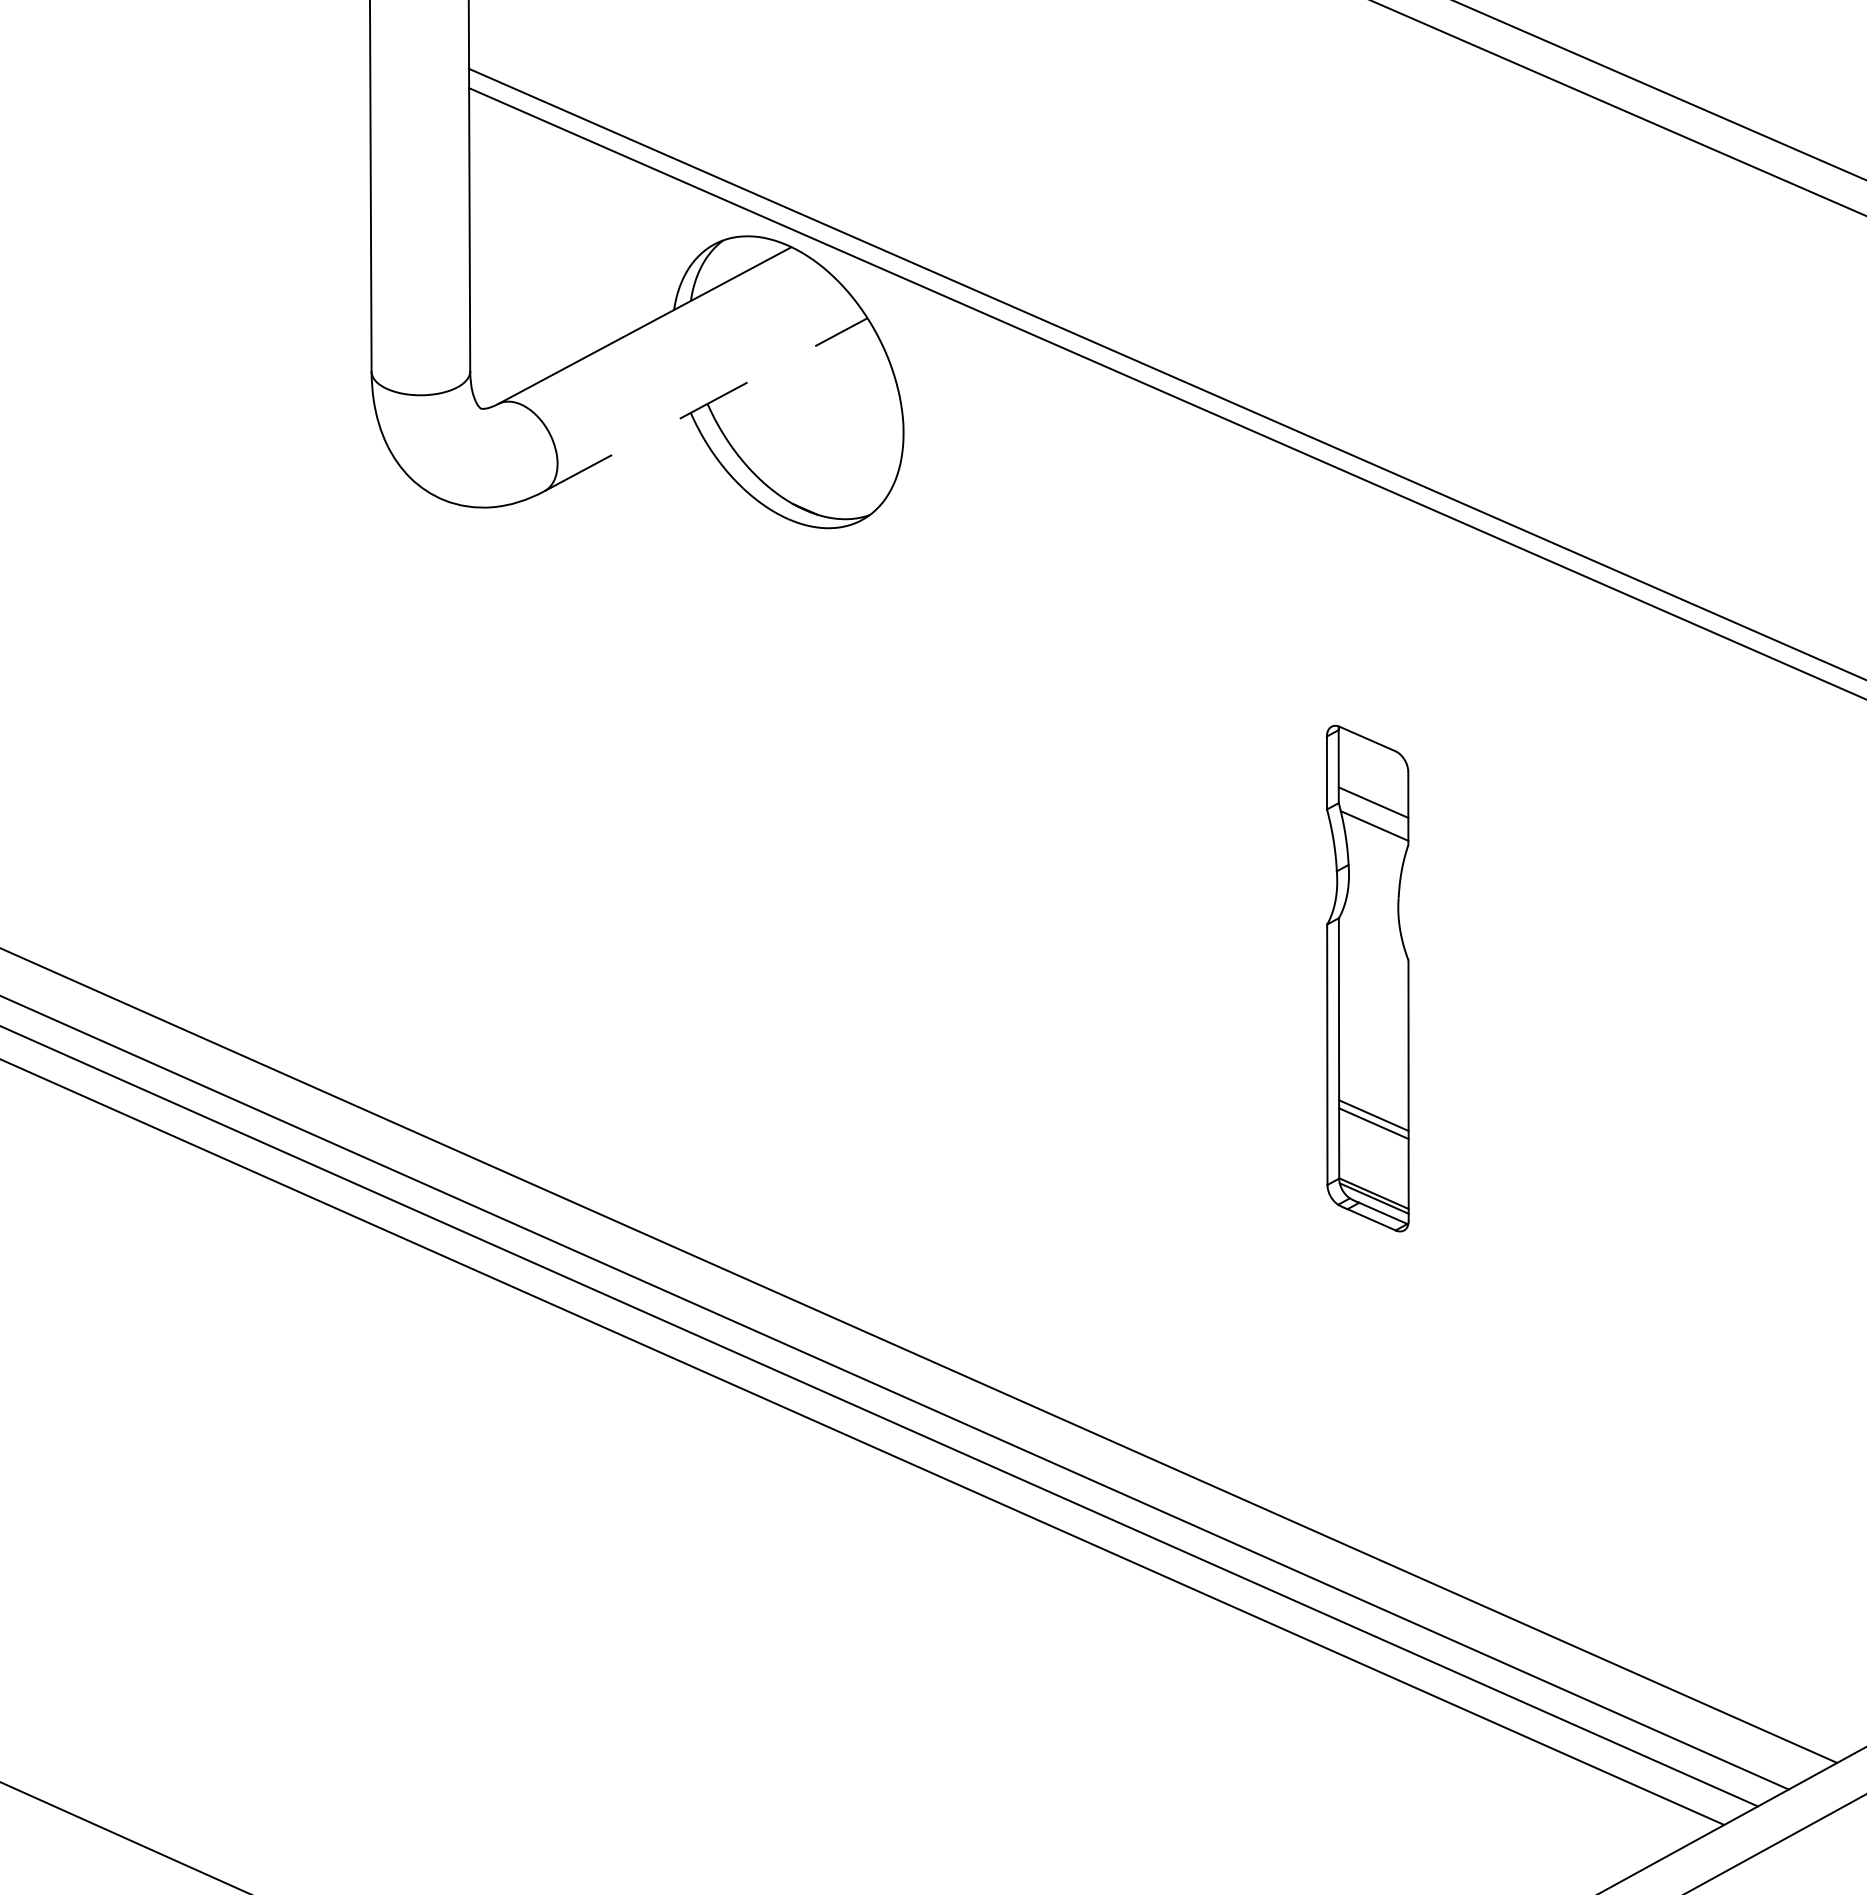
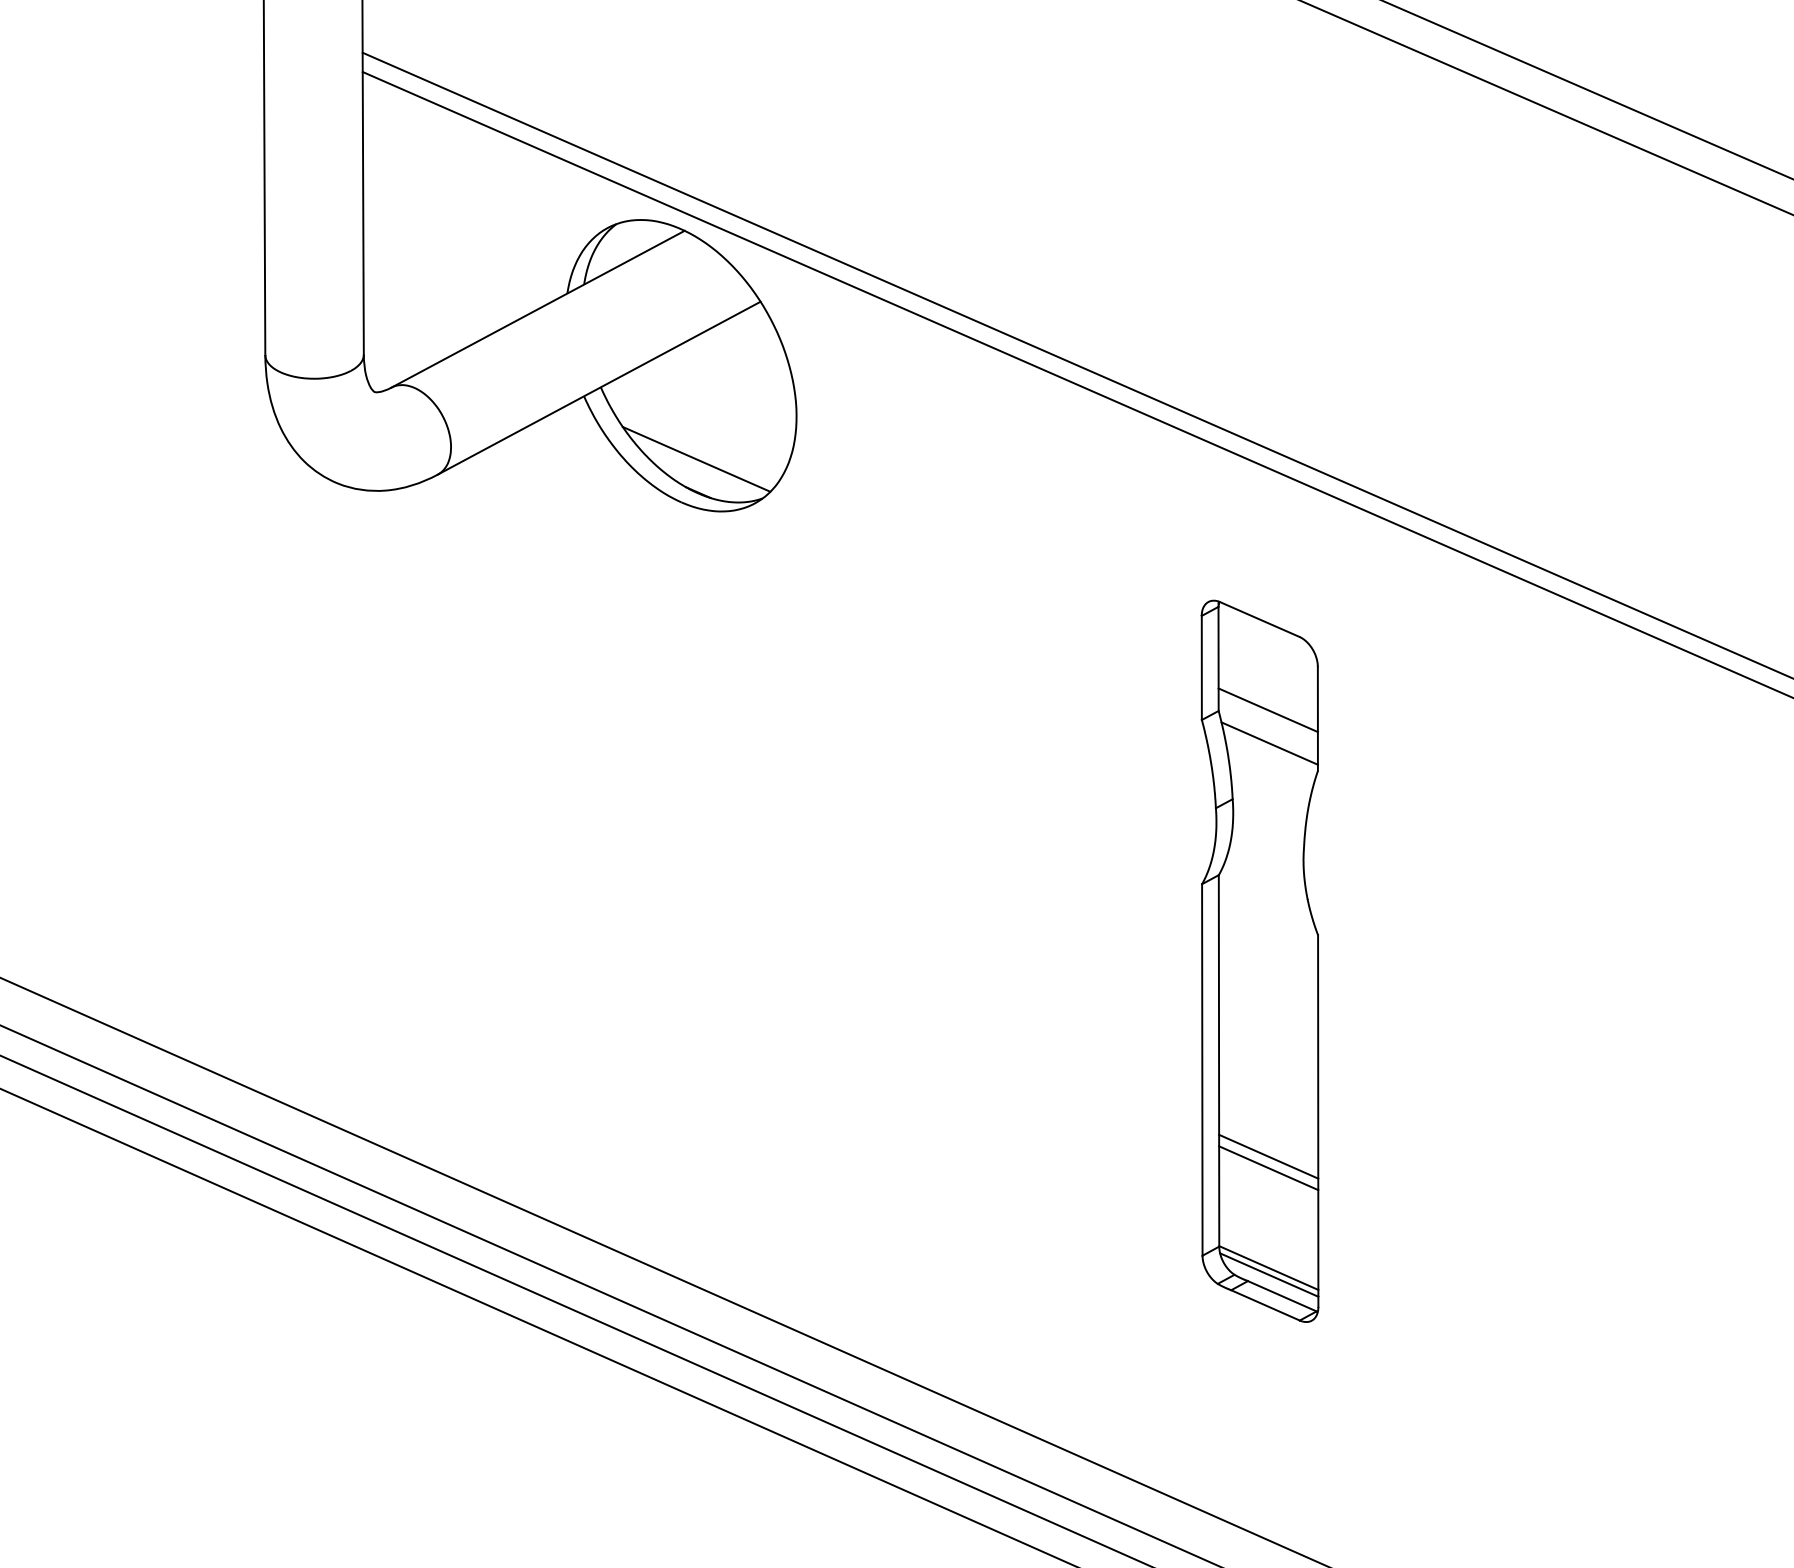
line: (706, 404) -> (599, 387), dashed -> solid
line: (803, 475) -> (696, 458), added
part: (1367, 978) -> (1259, 961), size x1.43

